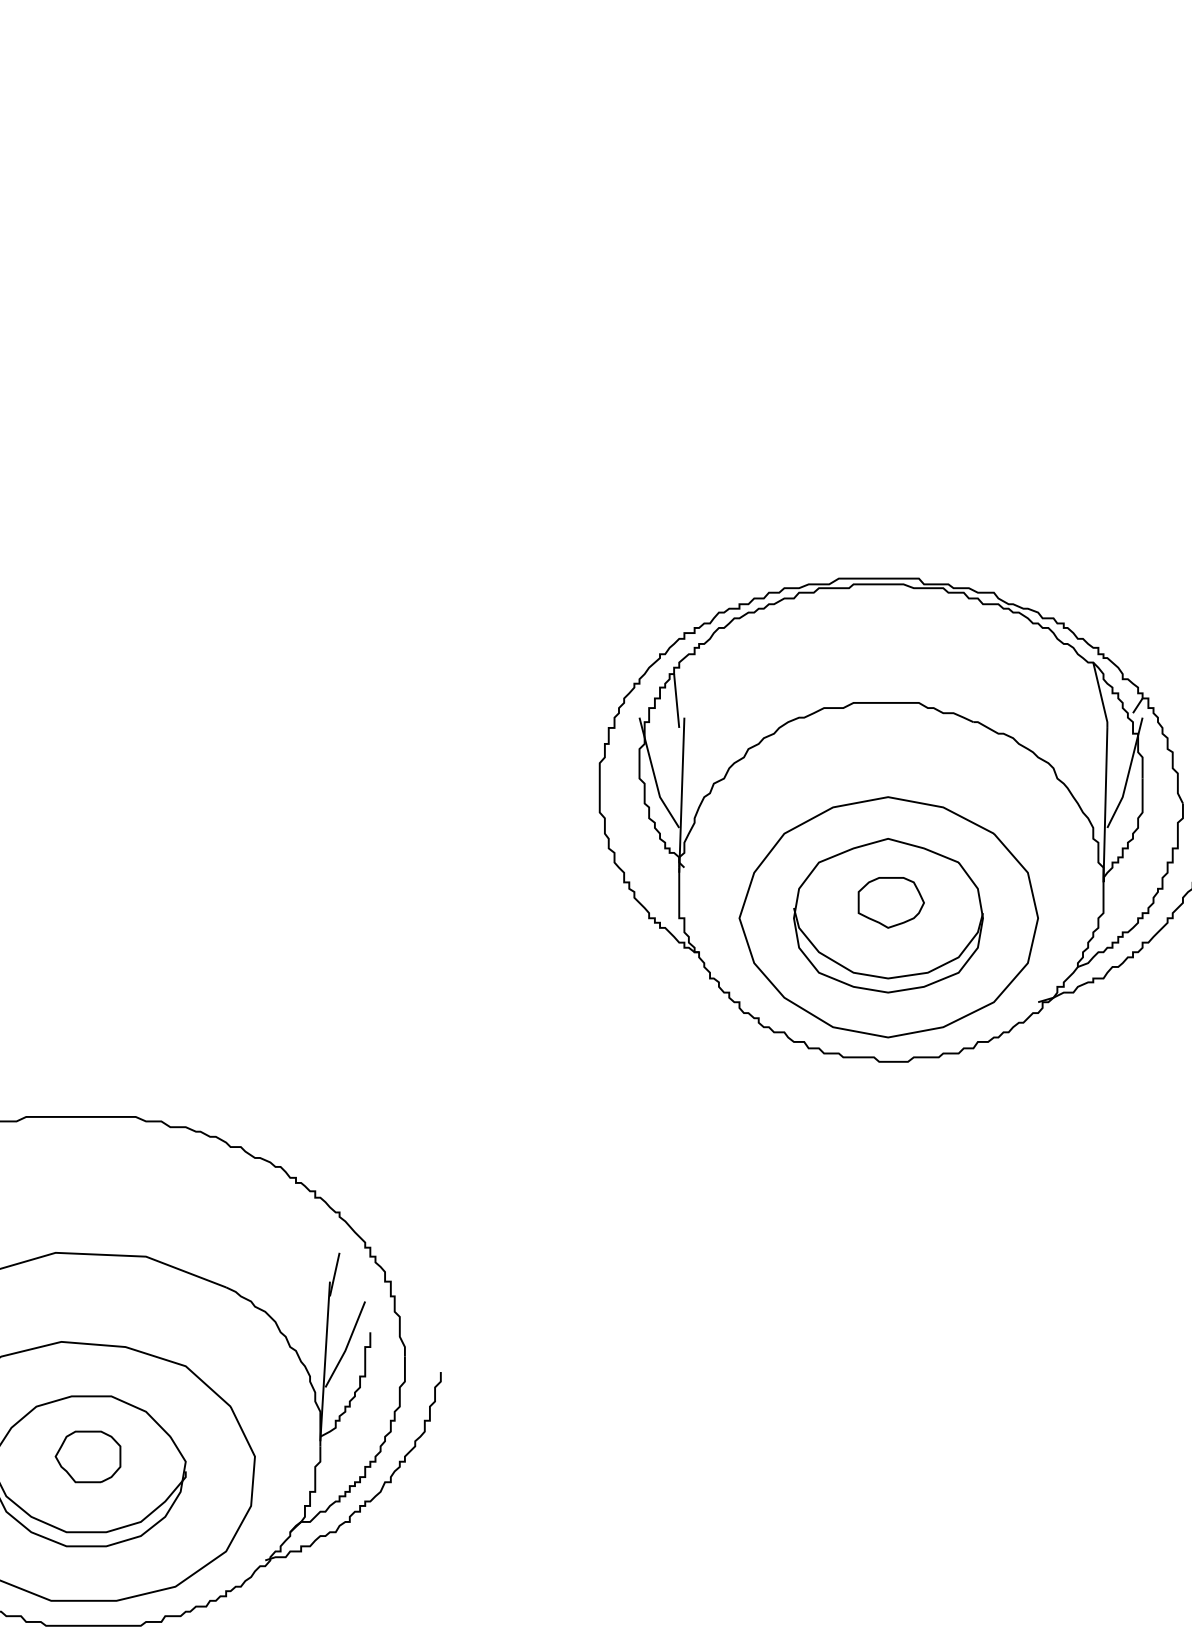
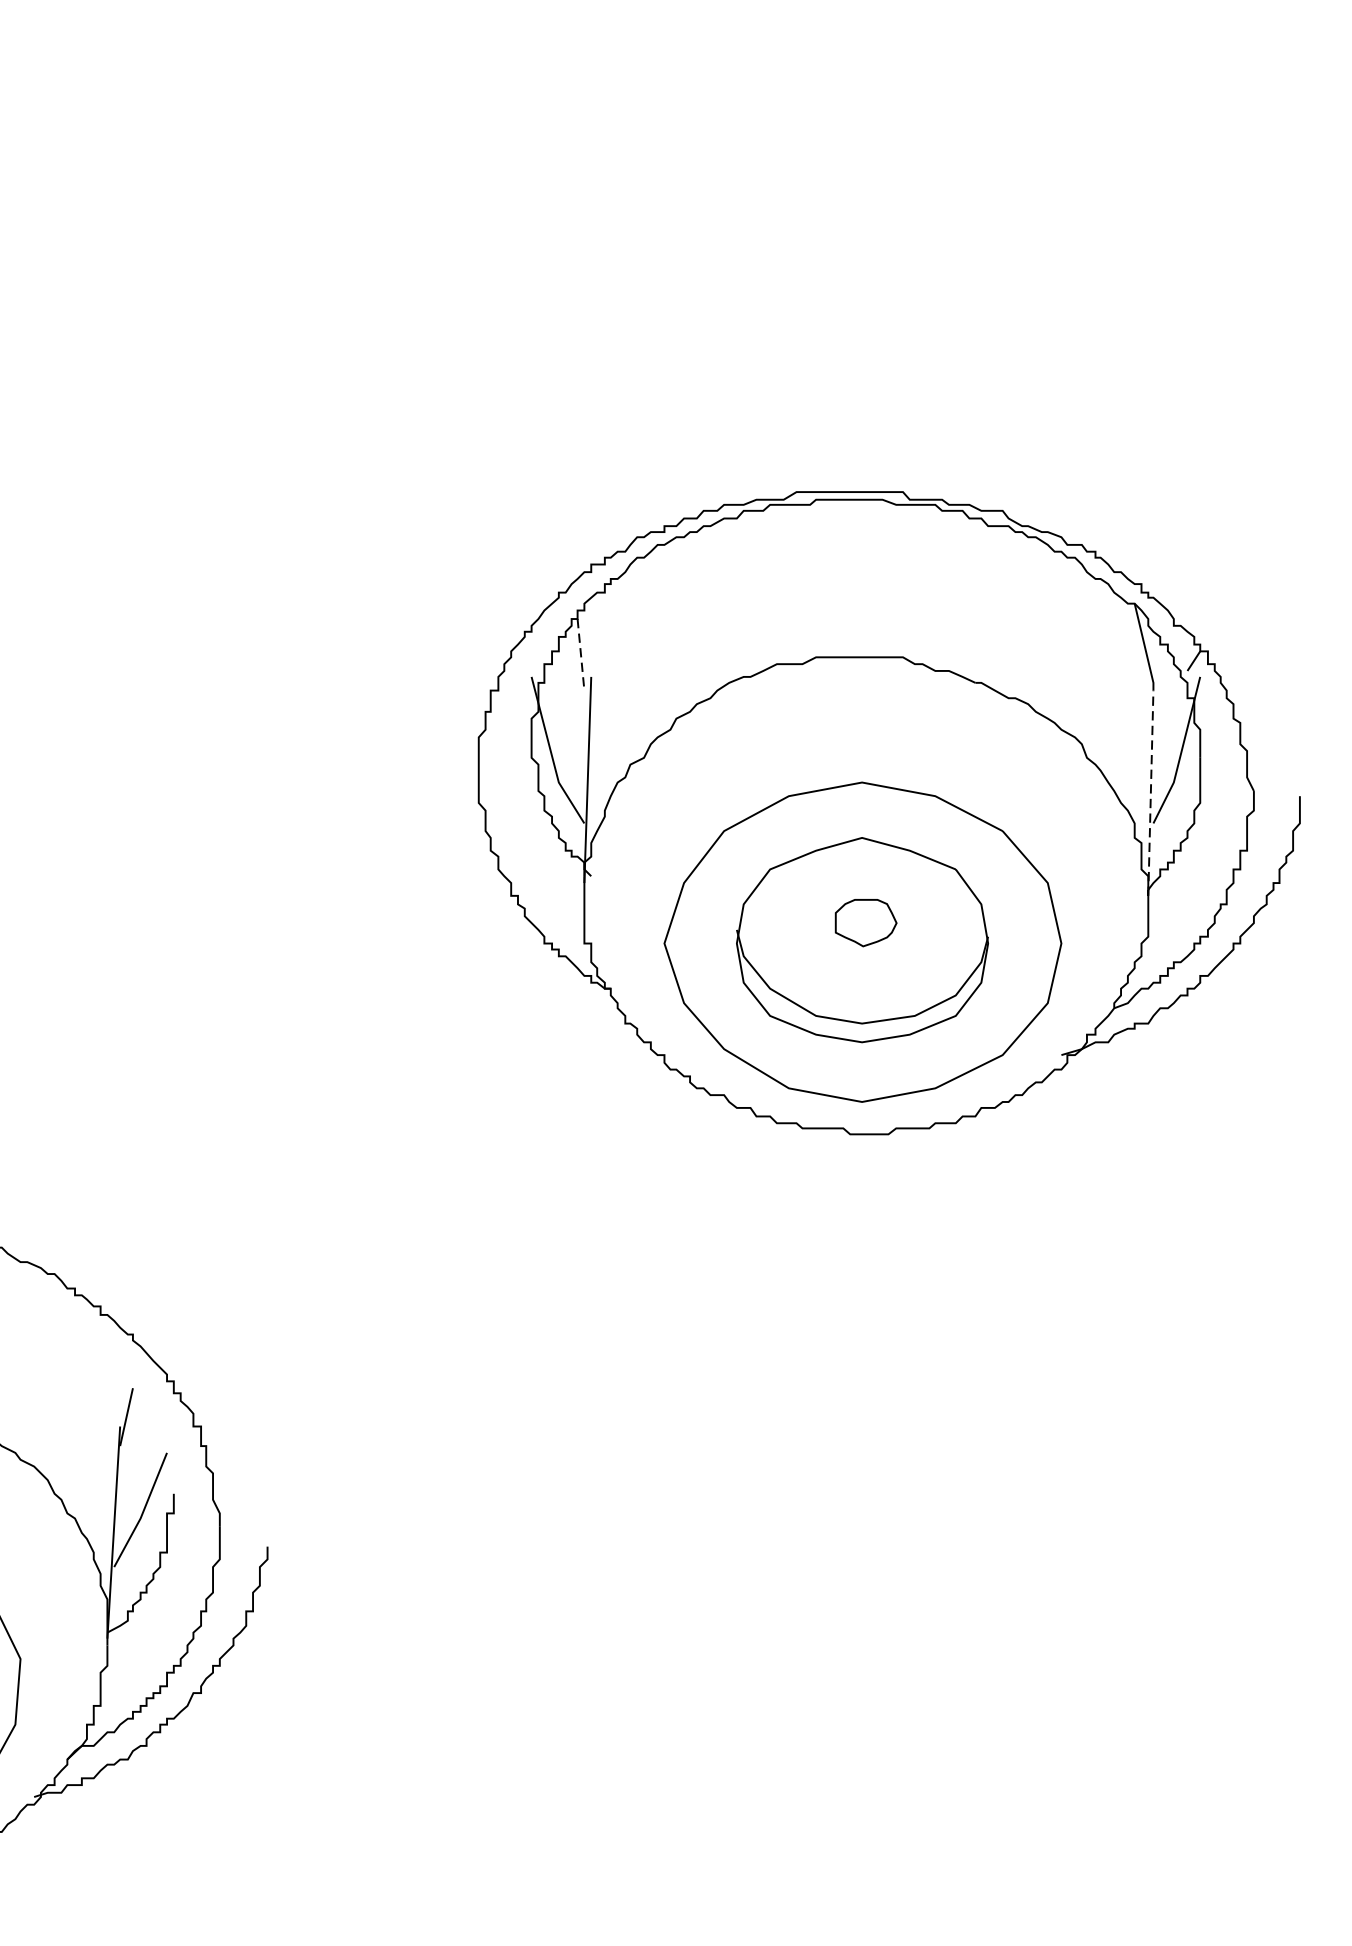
line: (676, 701) -> (580, 655), solid -> dashed
line: (1105, 804) -> (1150, 792), solid -> dashed
part: (890, 902) -> (865, 922), size x0.7

